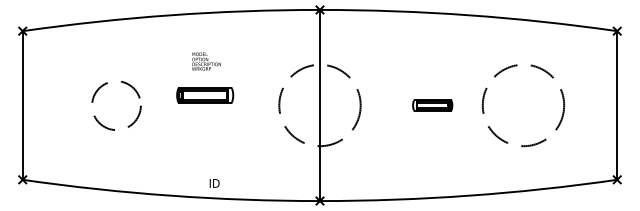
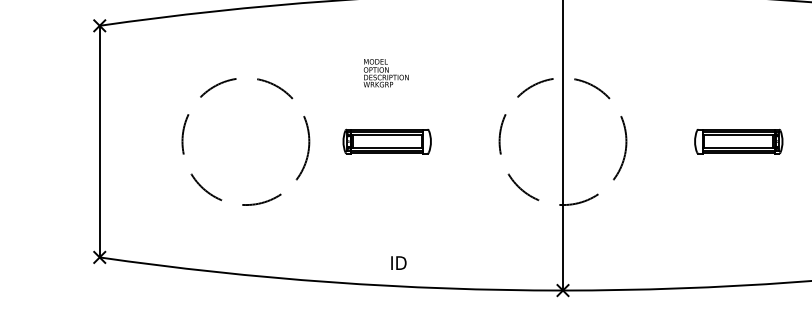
part: (205, 95) -> (387, 141), moved
circle: (116, 105) -> (245, 141), size x1.67
part: (432, 105) -> (738, 141), size x1.43

